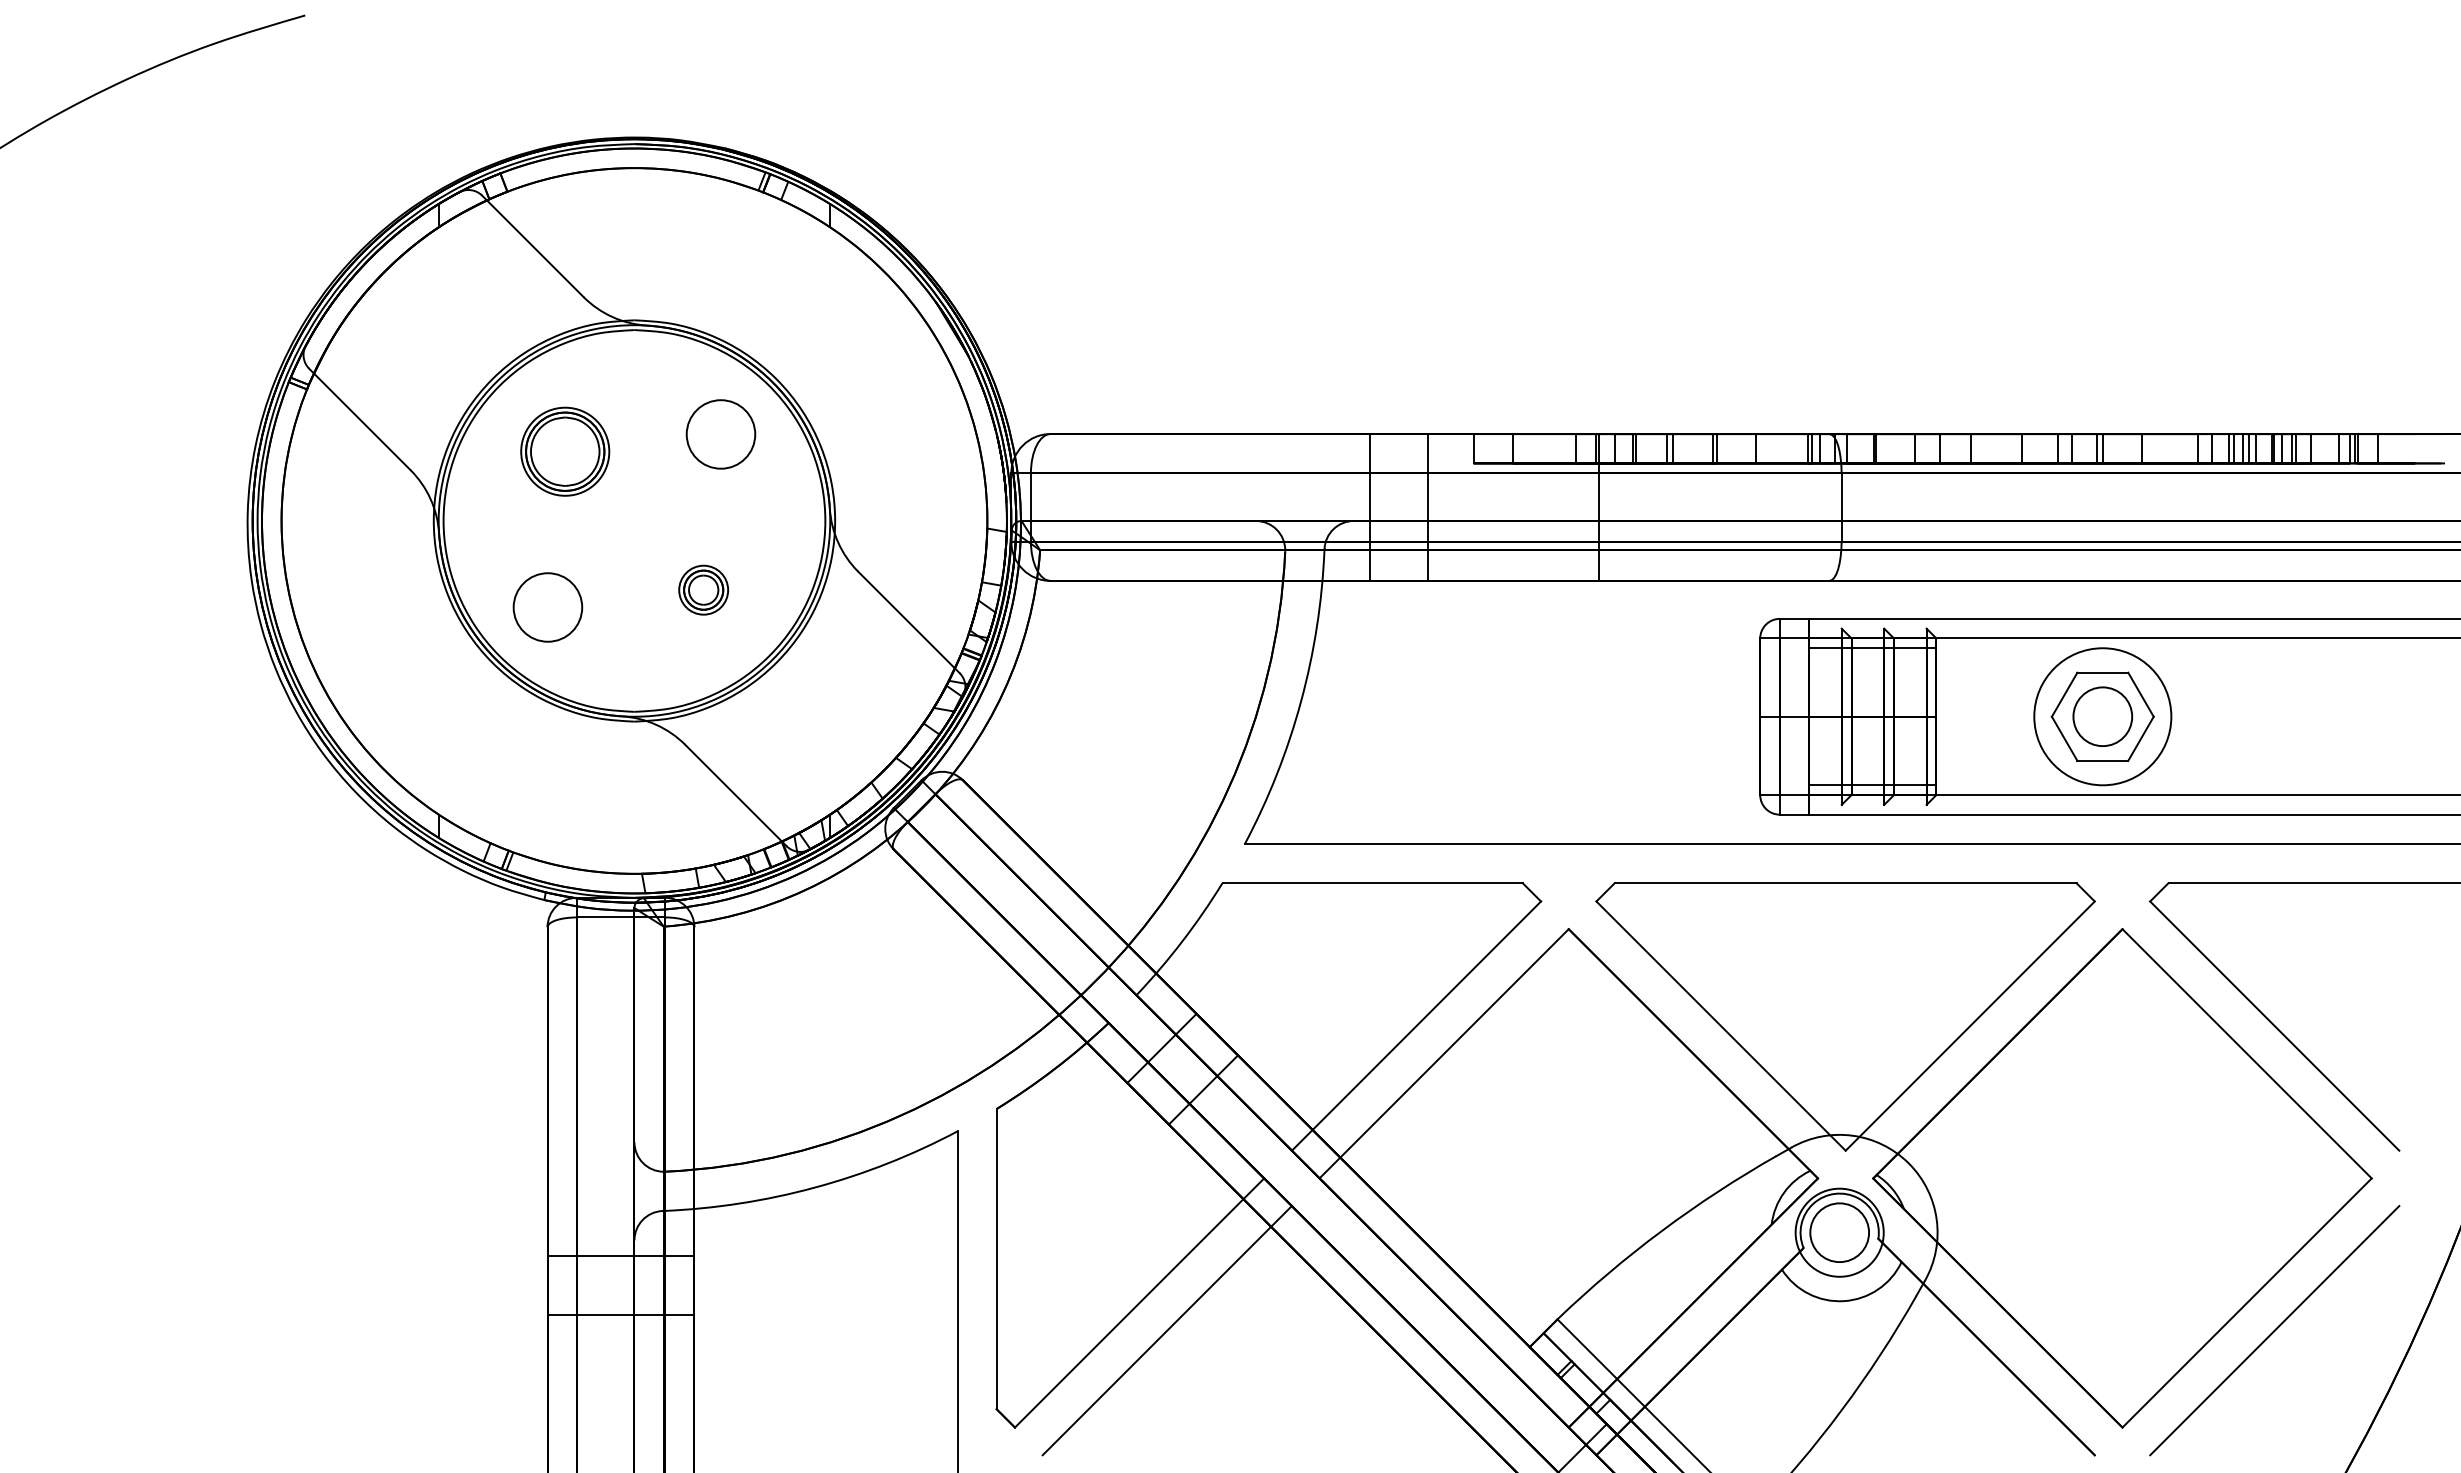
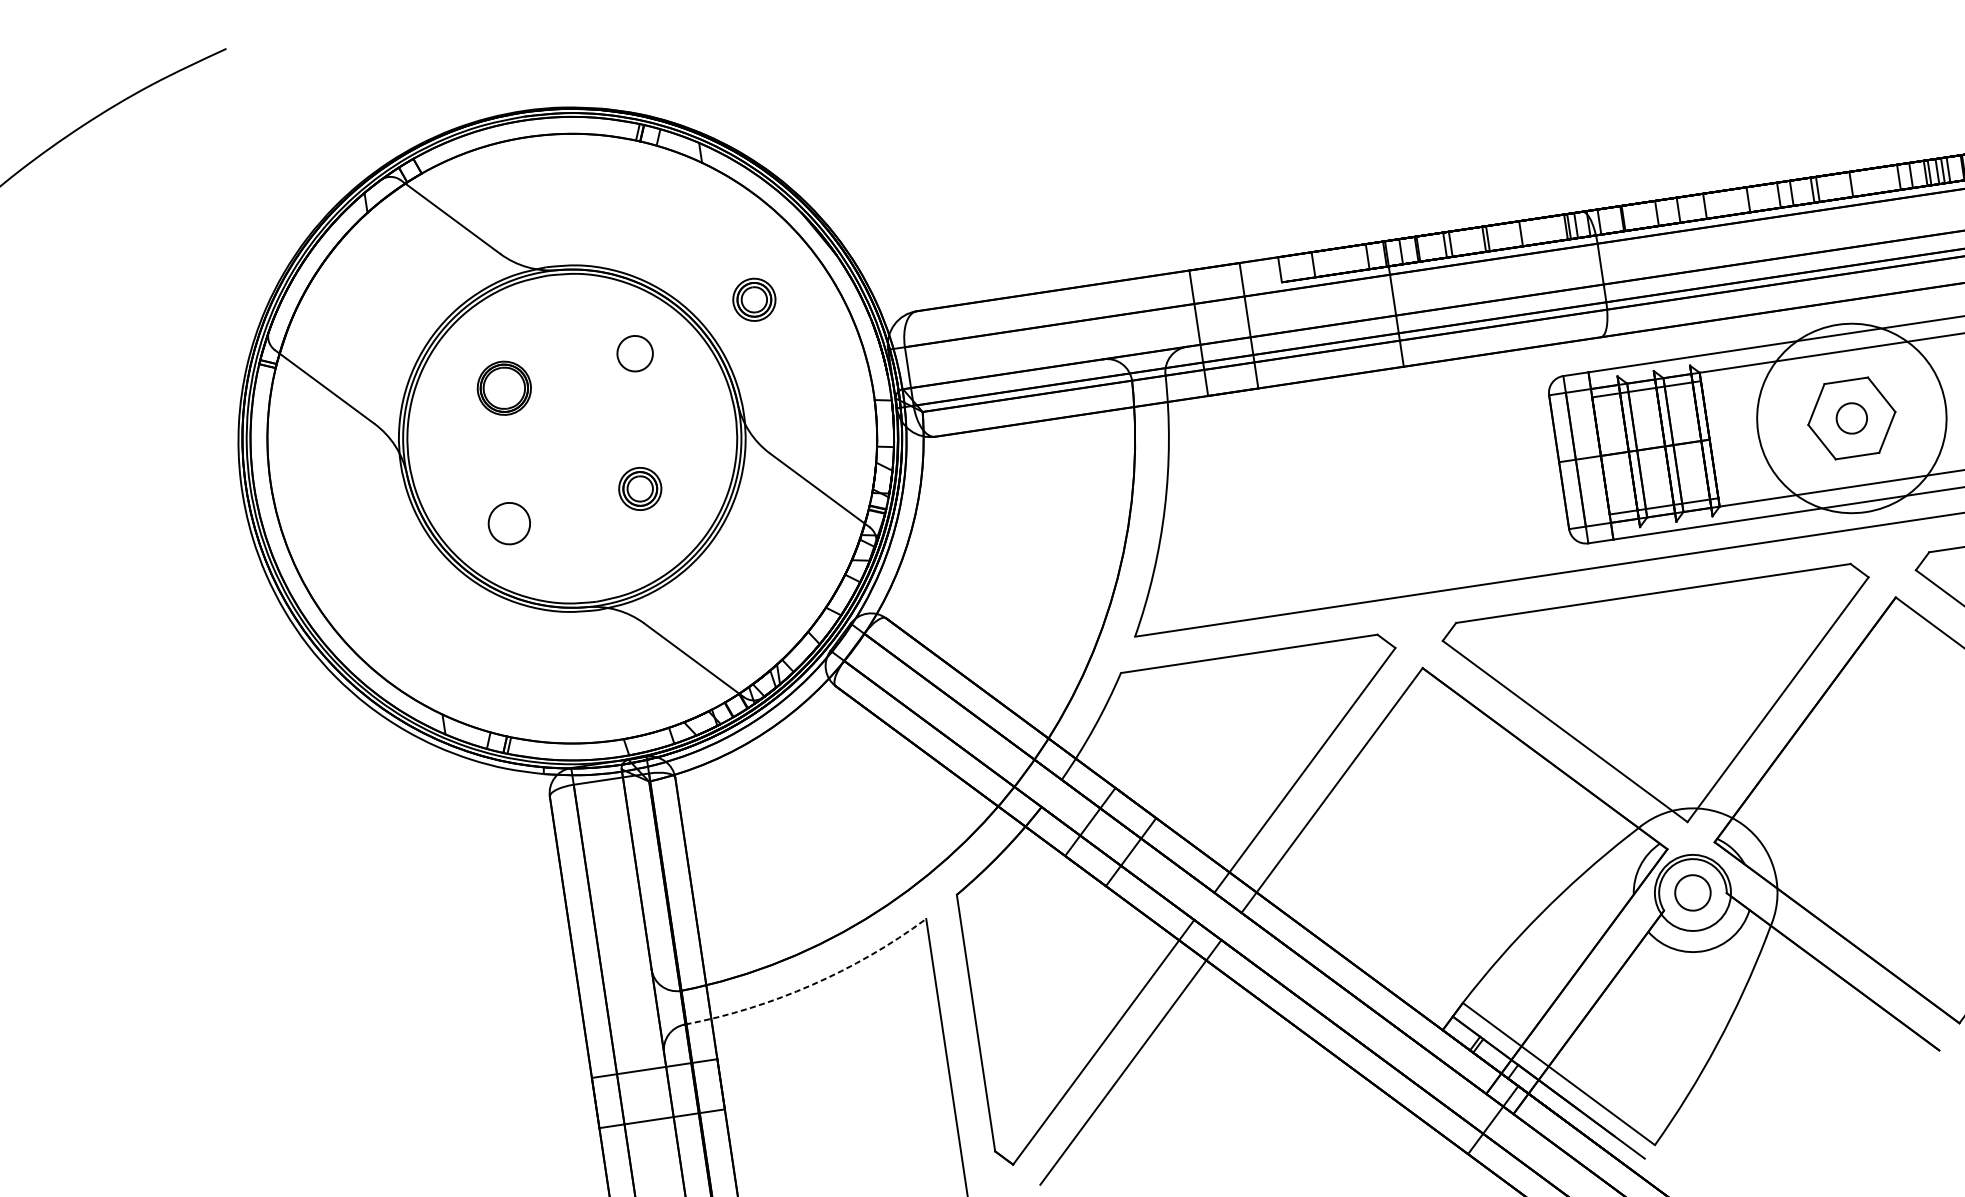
part: (866, 392) -> (754, 299), added
circle: (720, 434) -> (634, 353), size x0.6
part: (565, 451) -> (504, 388), size x0.7
circle: (547, 607) -> (509, 523), size x0.7
circle: (2102, 716) -> (1851, 418), size x0.6
circle: (2102, 716) -> (1851, 418), size x1.6
arc: (815, 1187) -> (812, 985), solid -> dashed
circle: (1839, 1232) -> (1692, 892), size x0.7

